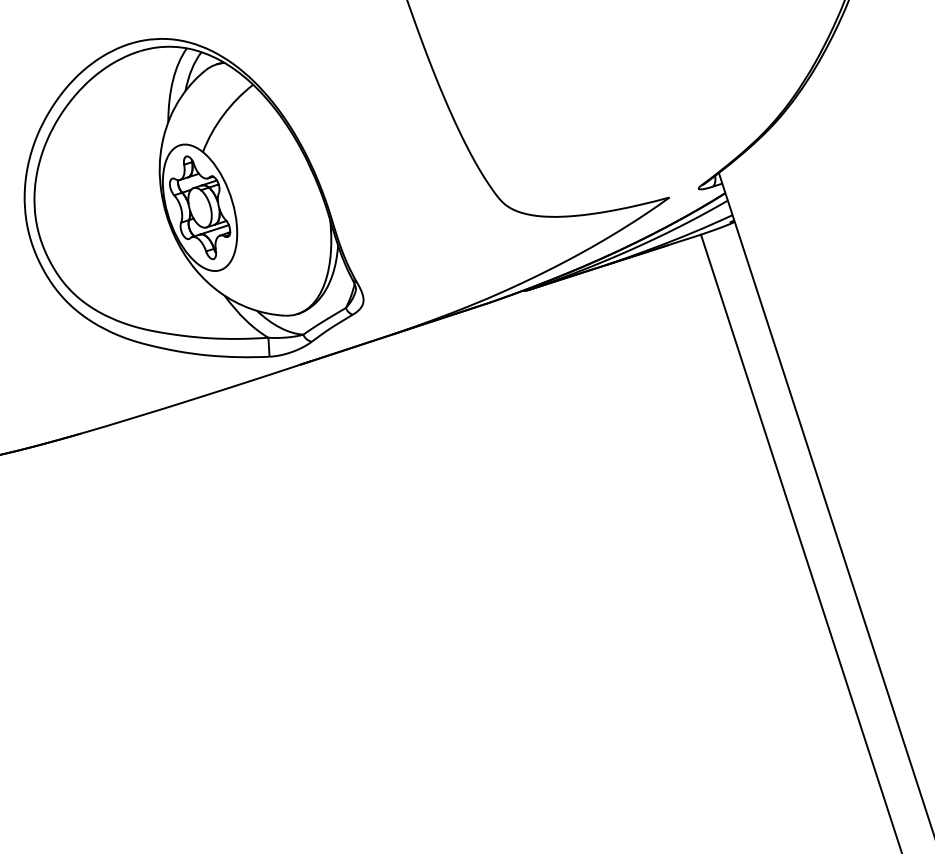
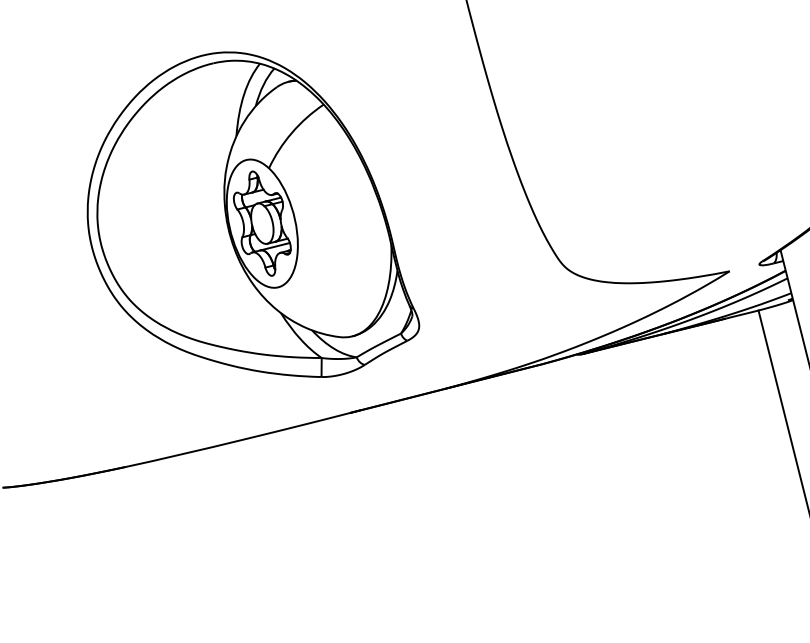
part: (193, 198) -> (256, 213), moved

